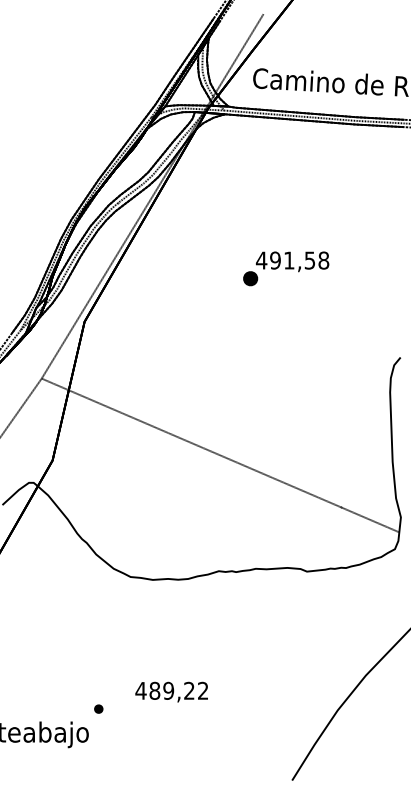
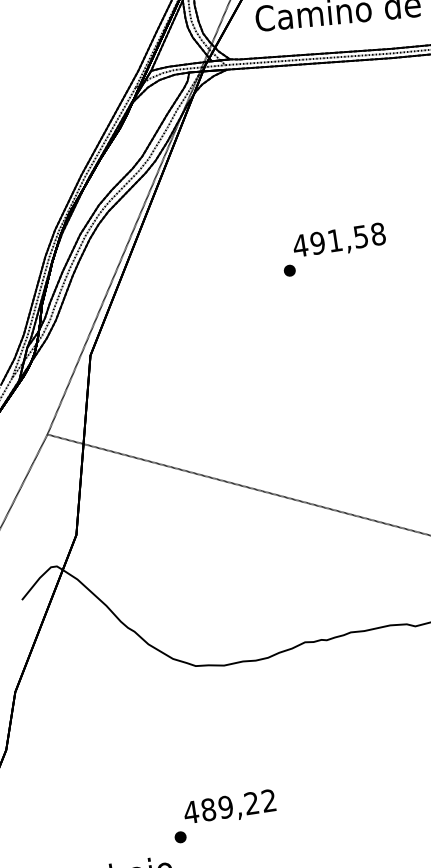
part: (249, 278) -> (288, 270), size x0.62
text: (171, 691) -> (229, 807), moved

